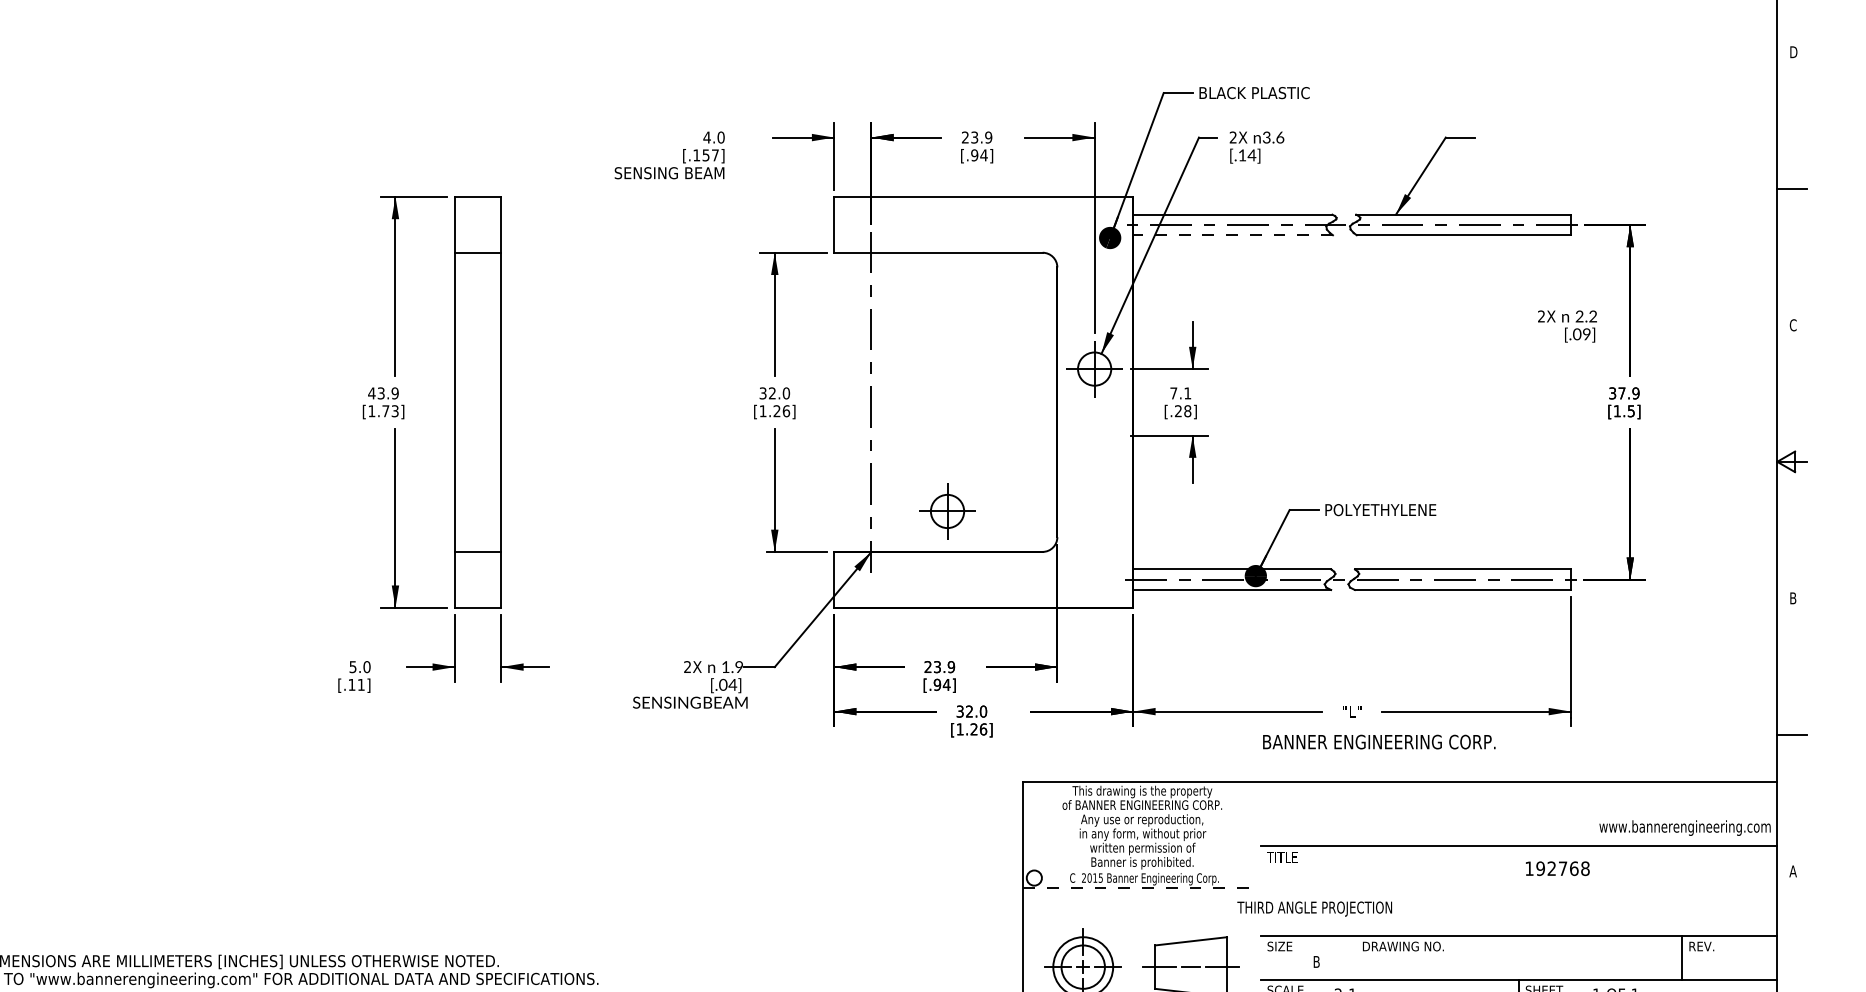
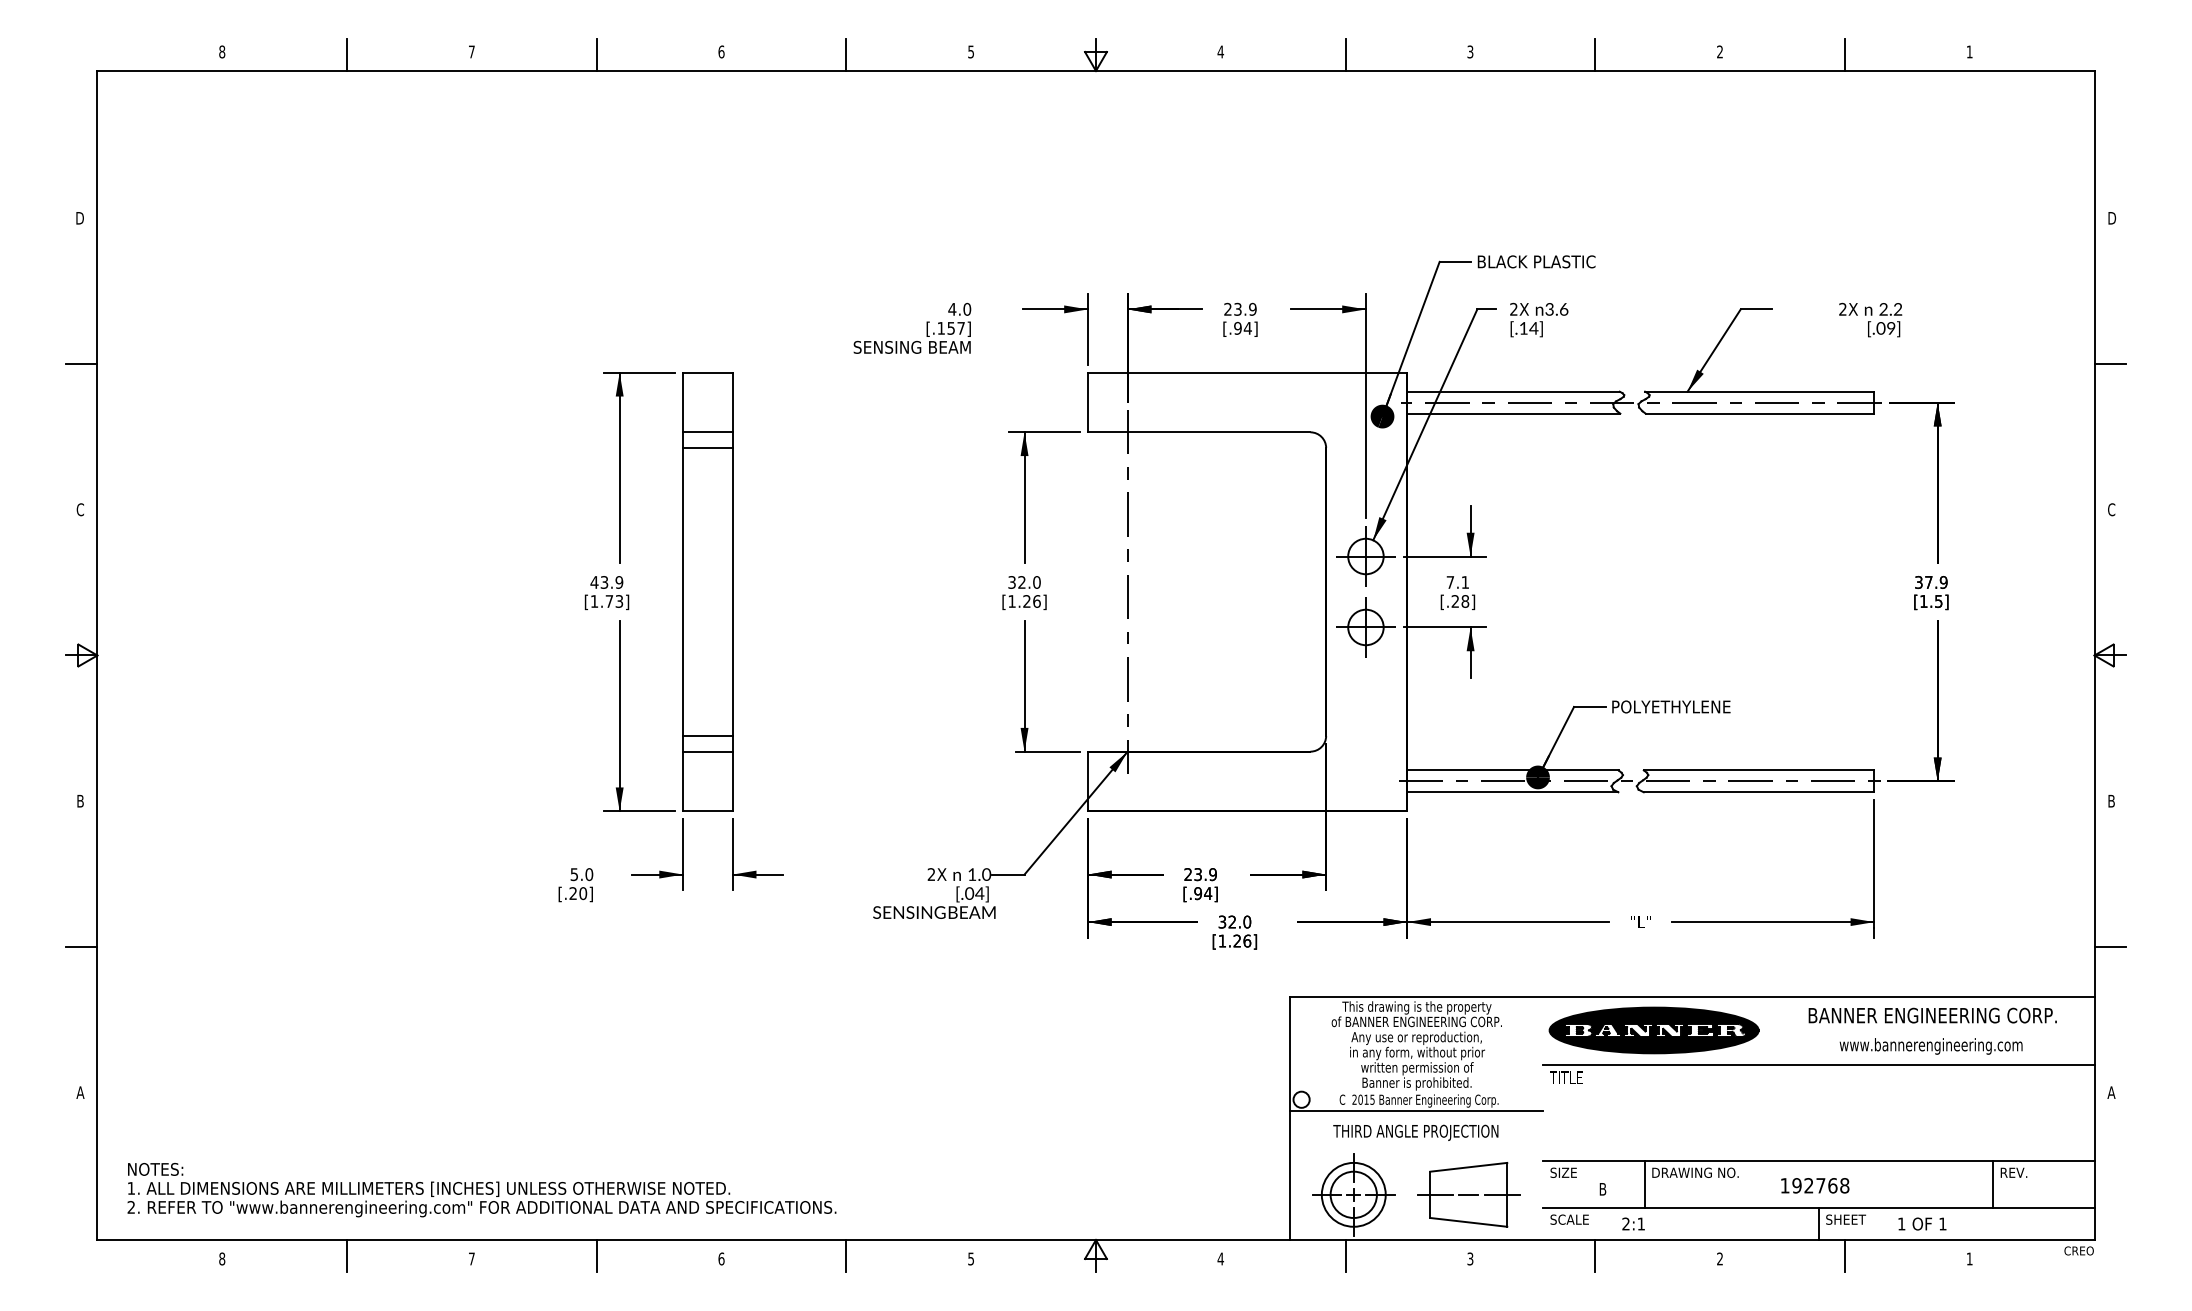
line: (1232, 235) -> (1513, 413), dashed -> solid
line: (477, 267) -> (707, 448), added
text: (1567, 325) -> (1870, 319), moved
part: (947, 511) -> (1365, 627), moved
line: (477, 536) -> (707, 735), added
text: (739, 667) -> (986, 874), 1.9 -> 1.0
text: (356, 684) -> (578, 893), [.11] -> [.20]
text: (1379, 741) -> (1932, 1015), moved
part: (1364, 813) -> (1653, 1030), added
text: (1684, 828) -> (1930, 1046), moved
text: (1557, 868) -> (1815, 1185), moved
line: (1142, 888) -> (1416, 1110), dashed -> solid
text: (1314, 908) -> (1415, 1132), moved
line: (1355, 957) -> (1644, 1184), added

